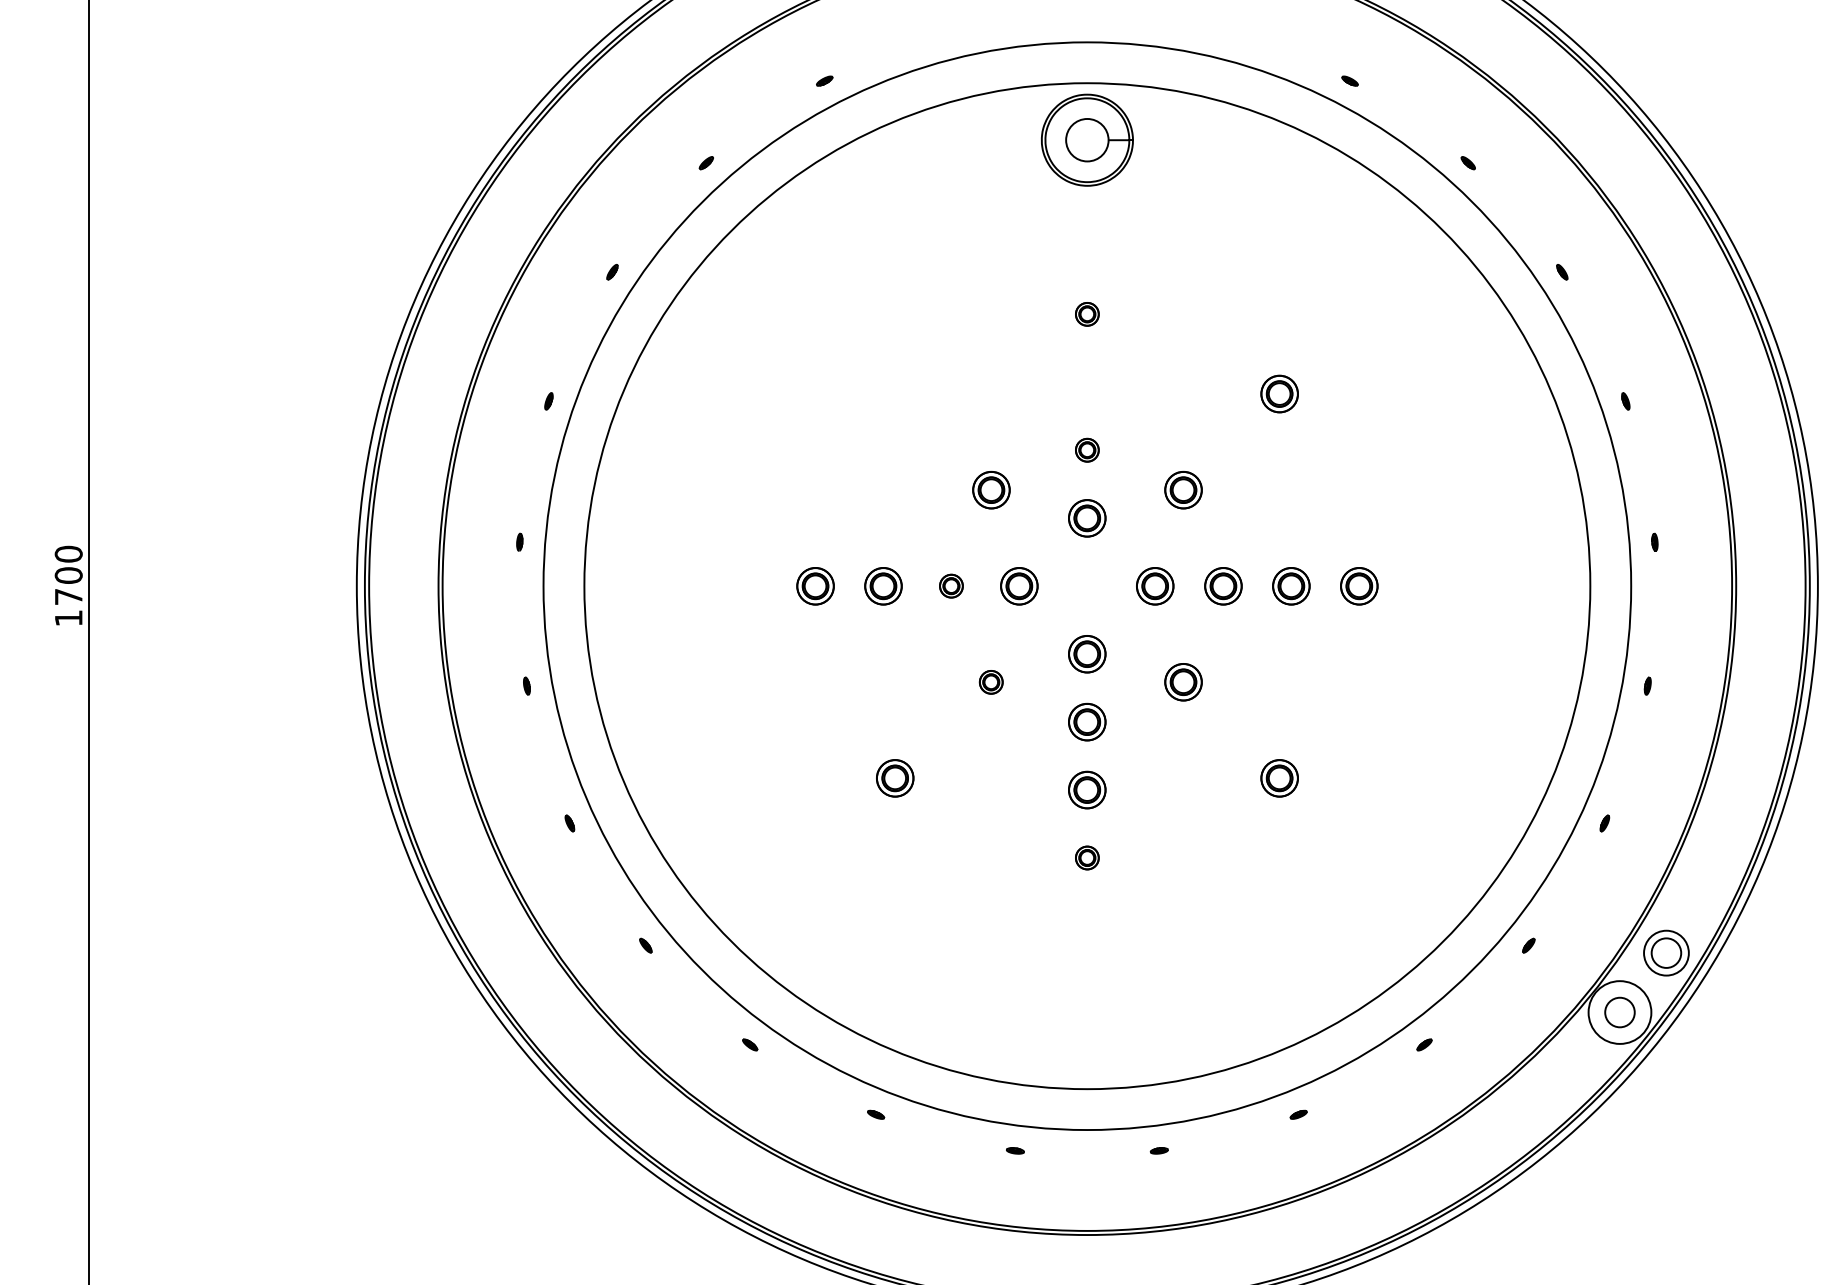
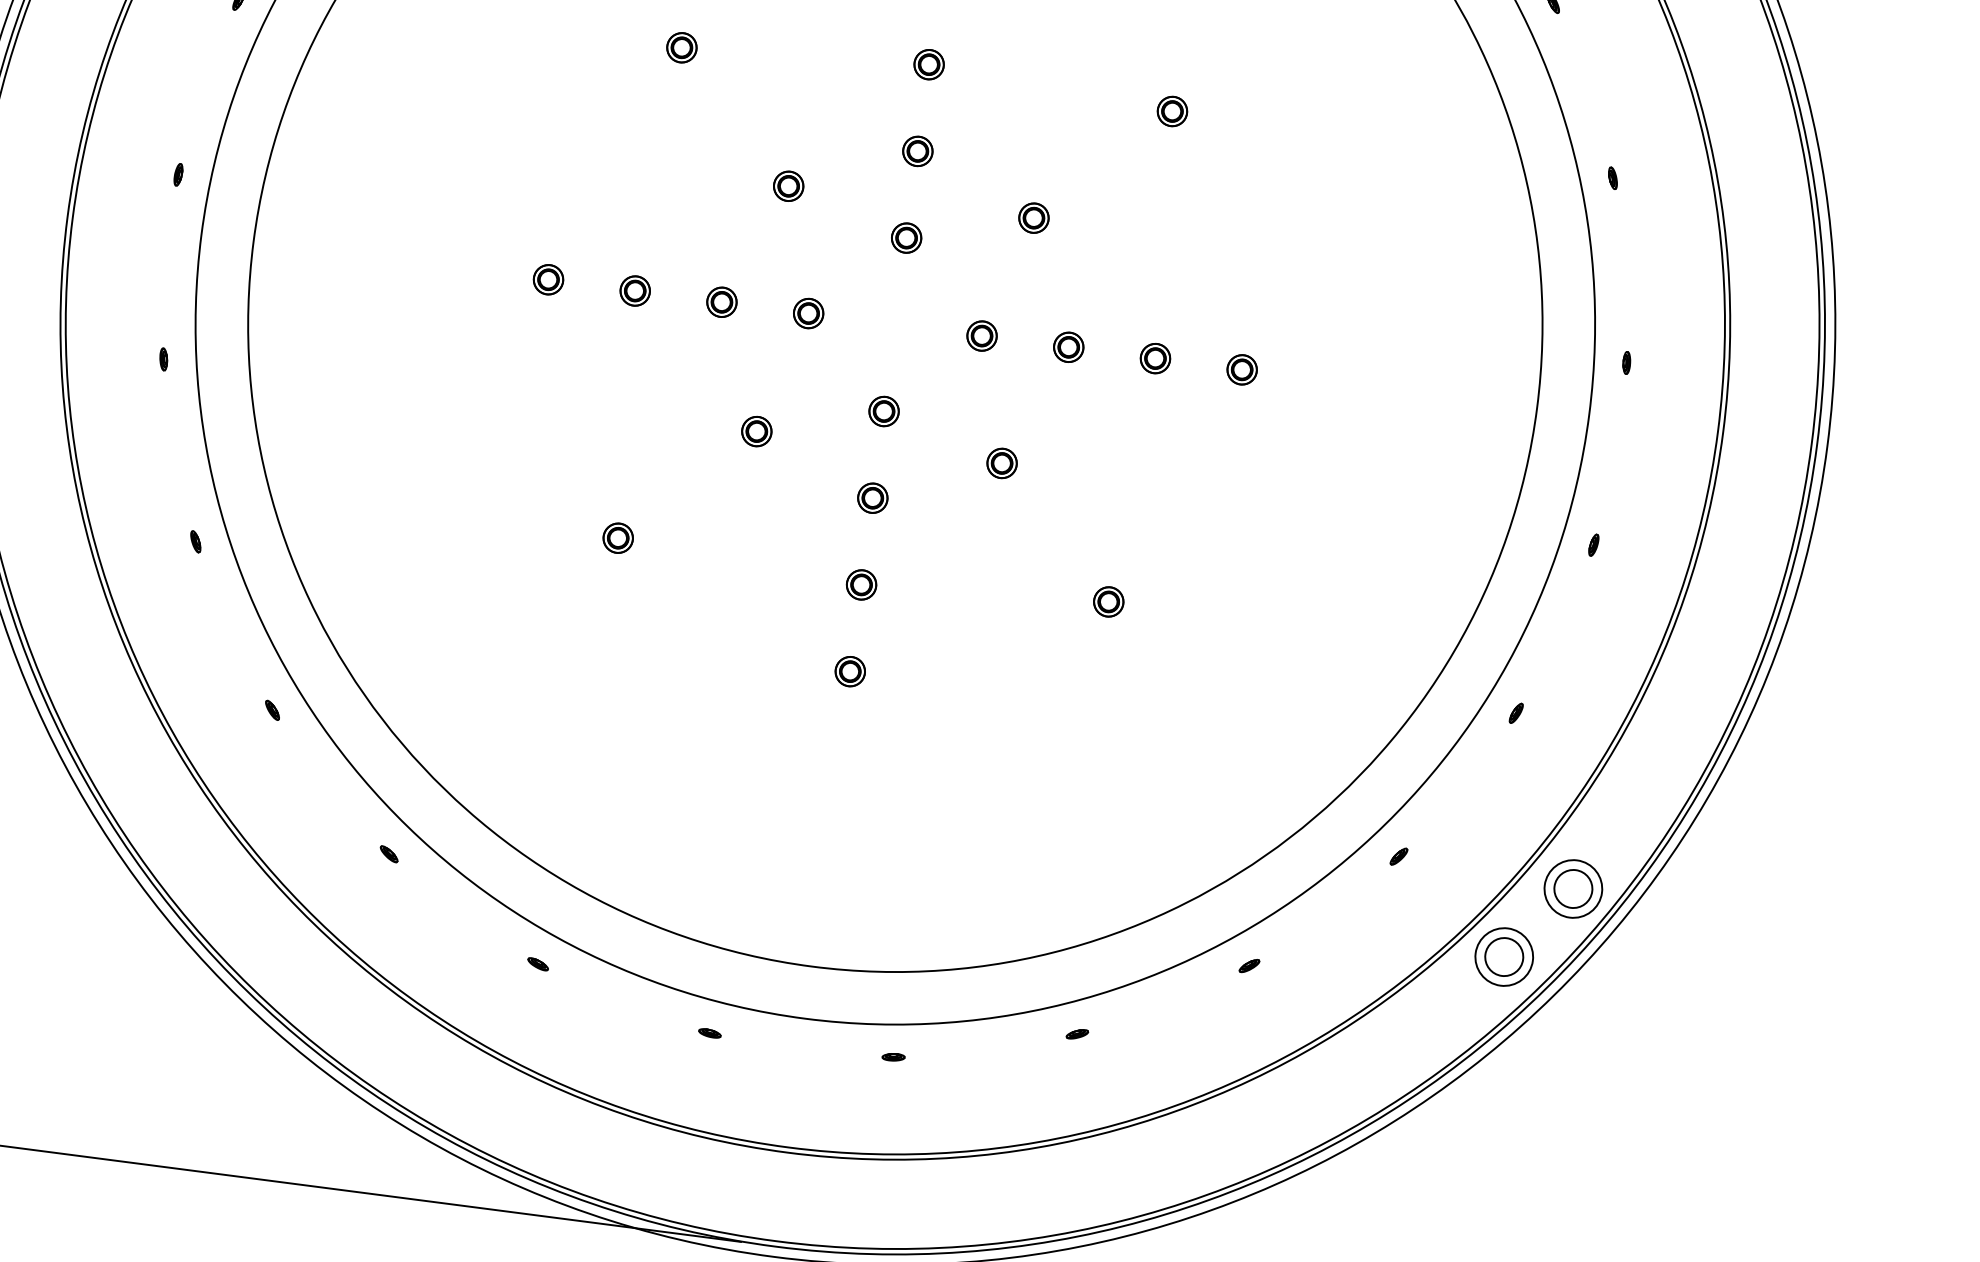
part: (1087, 381) -> (929, 63), added
part: (894, 393) -> (681, 47), added
part: (1279, 393) -> (1172, 110), size x0.62
part: (990, 489) -> (787, 185), size x0.62
part: (1183, 489) -> (1034, 217), size x0.62
part: (1087, 517) -> (906, 237), size x0.62
part: (815, 585) -> (548, 278), size x0.62
part: (883, 585) -> (635, 290), size x0.62
part: (1019, 585) -> (808, 312), size x0.62
part: (1155, 585) -> (982, 335), size x0.62
part: (1222, 585) -> (1067, 346), size x0.62
part: (1290, 585) -> (1154, 357), size x0.62
part: (1358, 585) -> (1241, 368), size x0.62
part: (1087, 653) -> (884, 410), size x0.62
part: (1183, 682) -> (1002, 463), size x0.62
part: (1087, 721) -> (873, 497), size x0.62
part: (894, 778) -> (617, 538), size x0.62
part: (1279, 778) -> (1108, 602), size x0.62
part: (1087, 789) -> (861, 584), size x0.62
circle: (1619, 1012) -> (1503, 956), size x0.71

